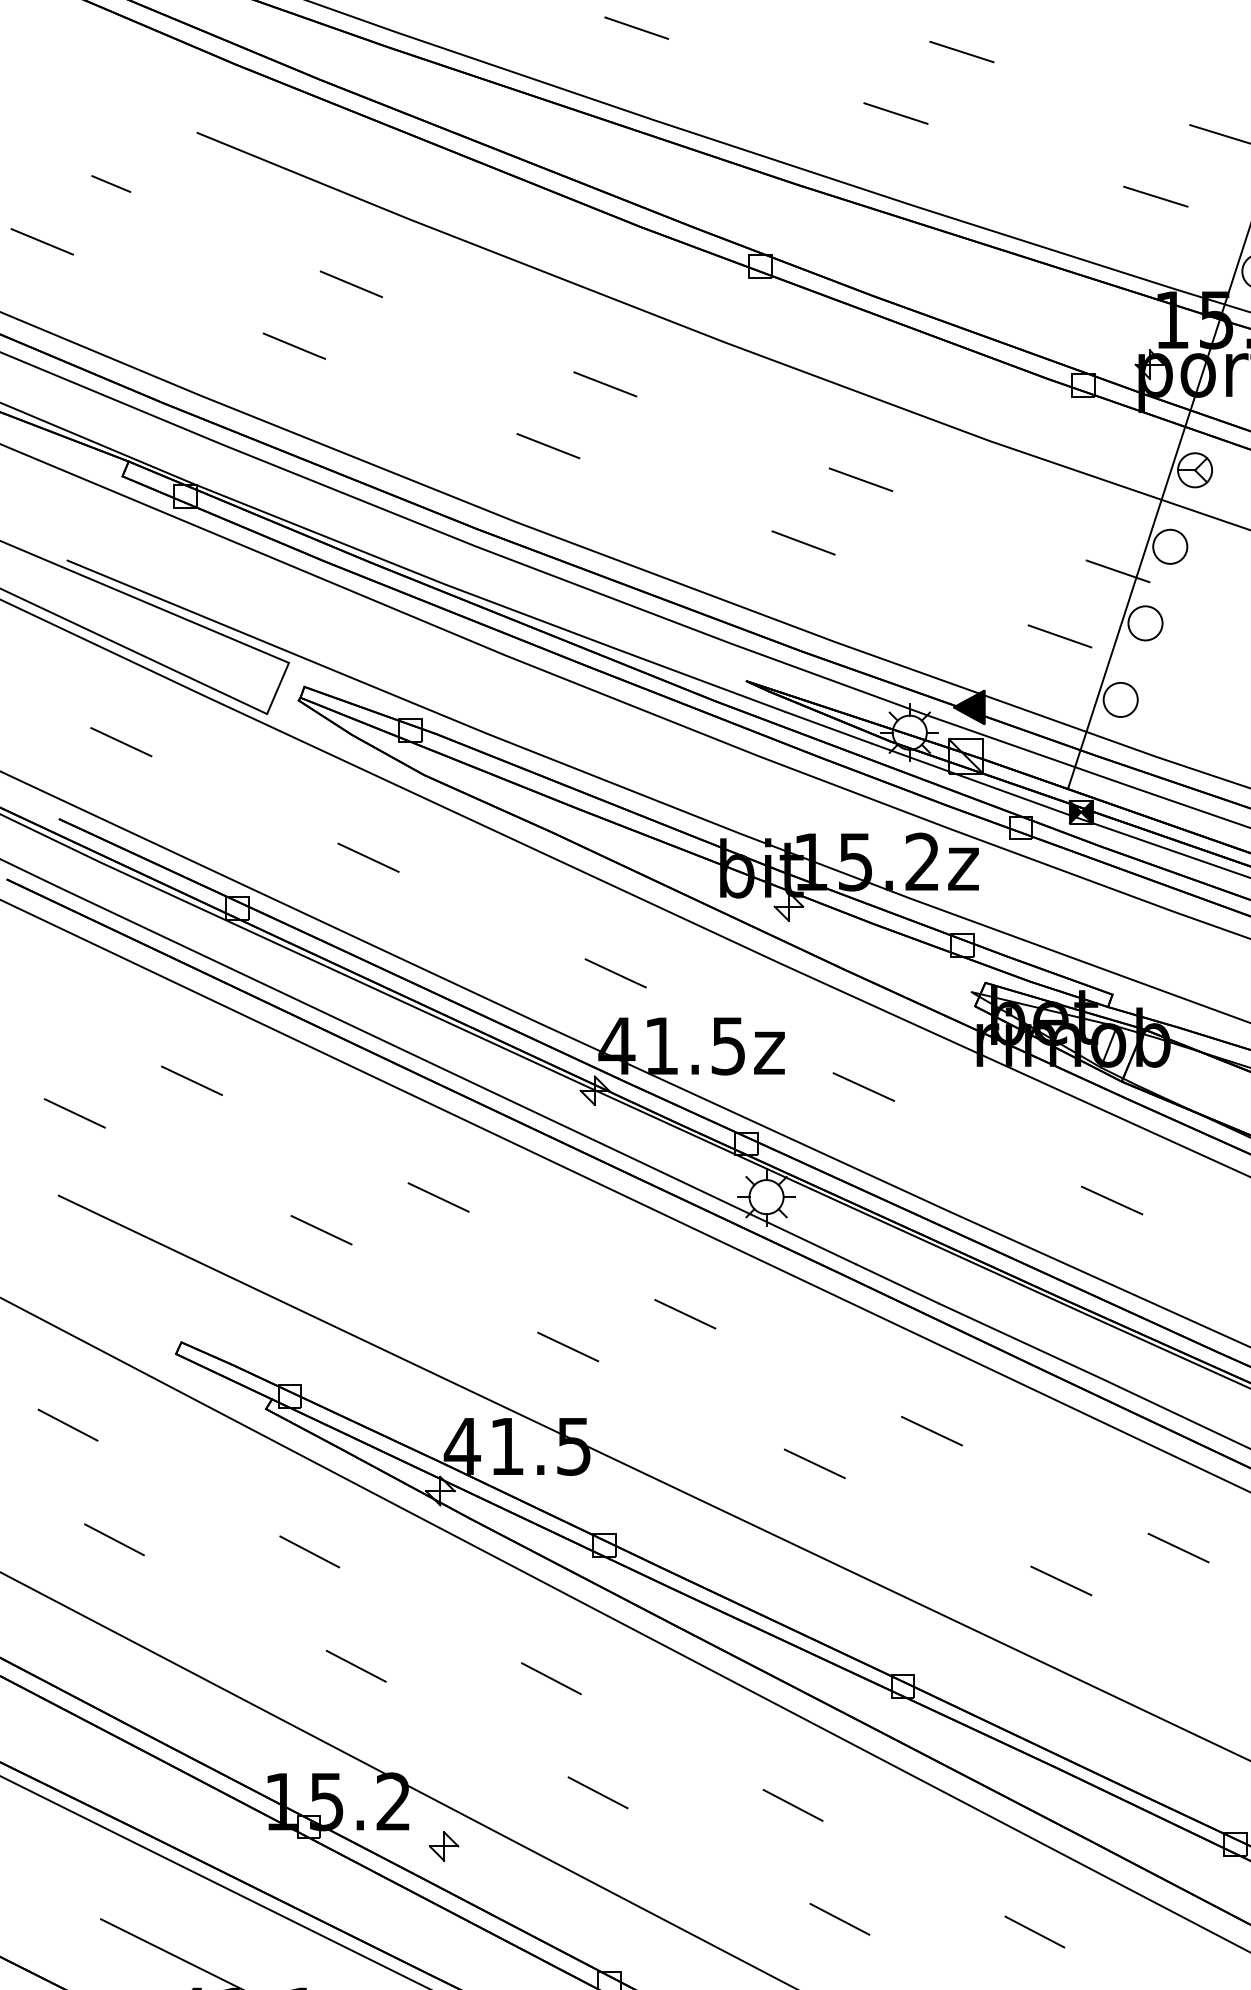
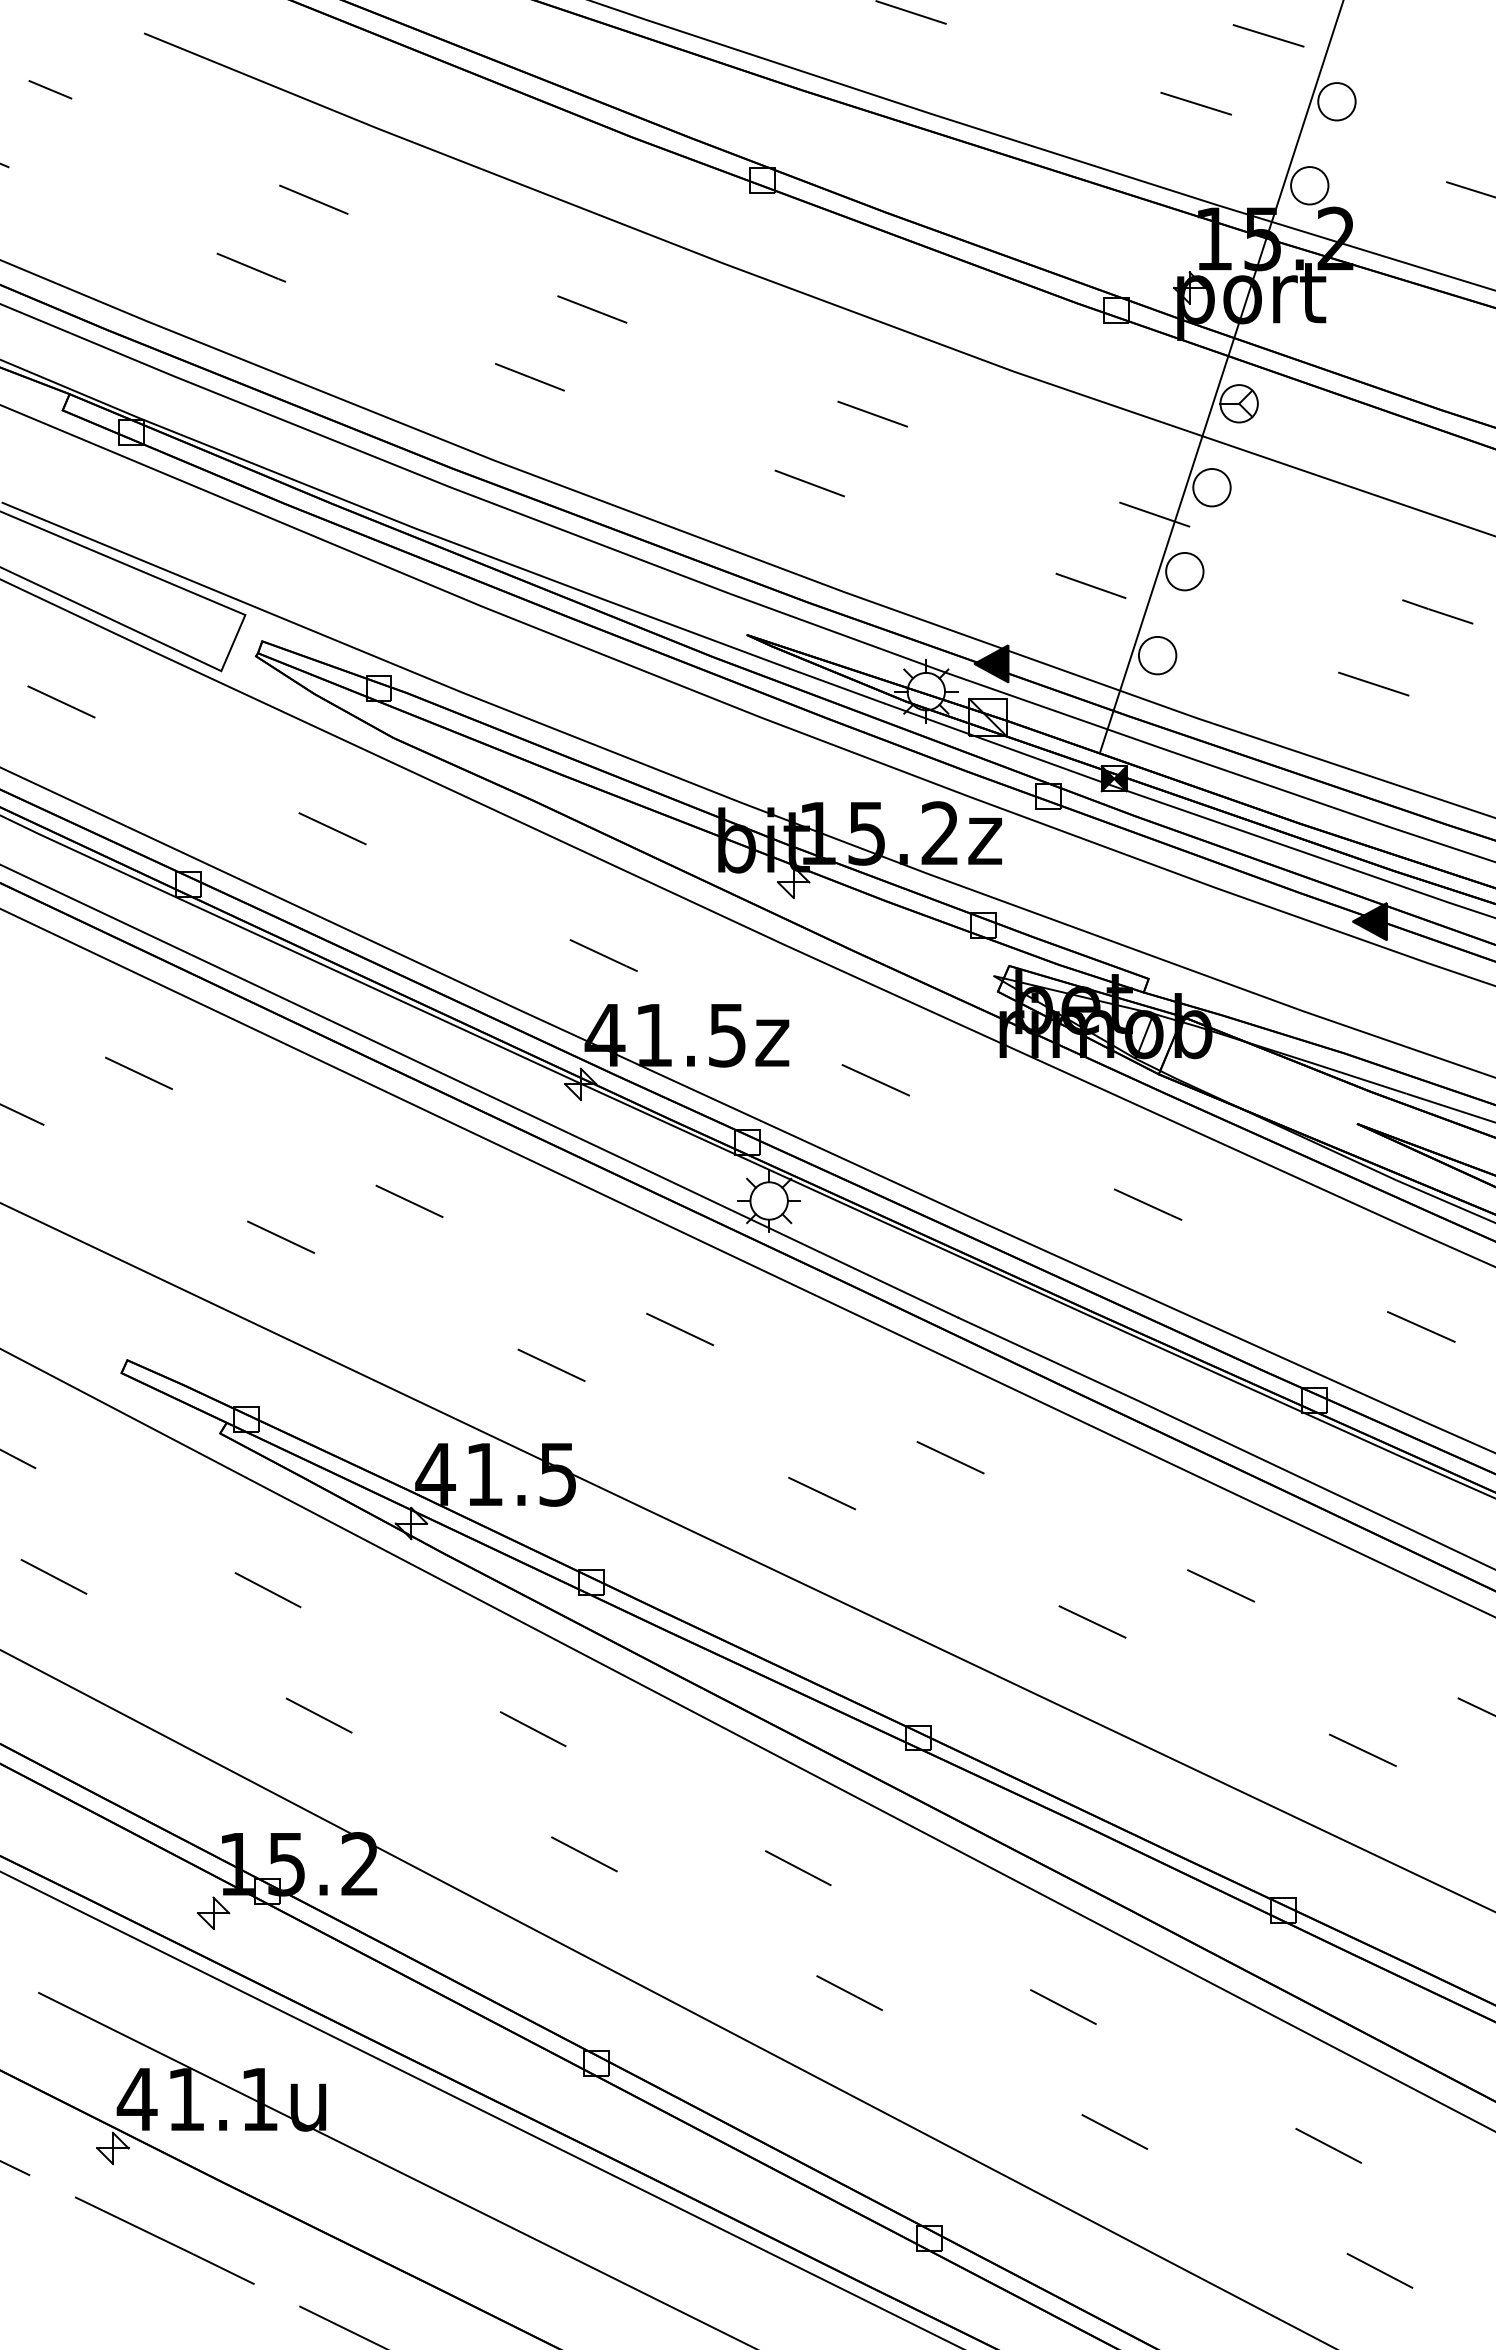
part: (444, 1845) -> (213, 1912), moved

